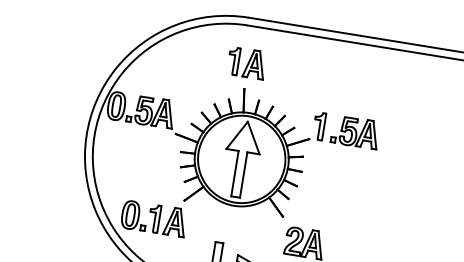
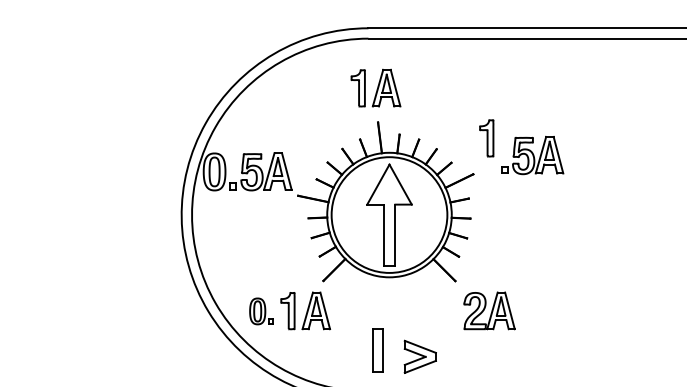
part: (318, 126) -> (486, 138), moved
part: (134, 215) -> (261, 311), size x0.7

